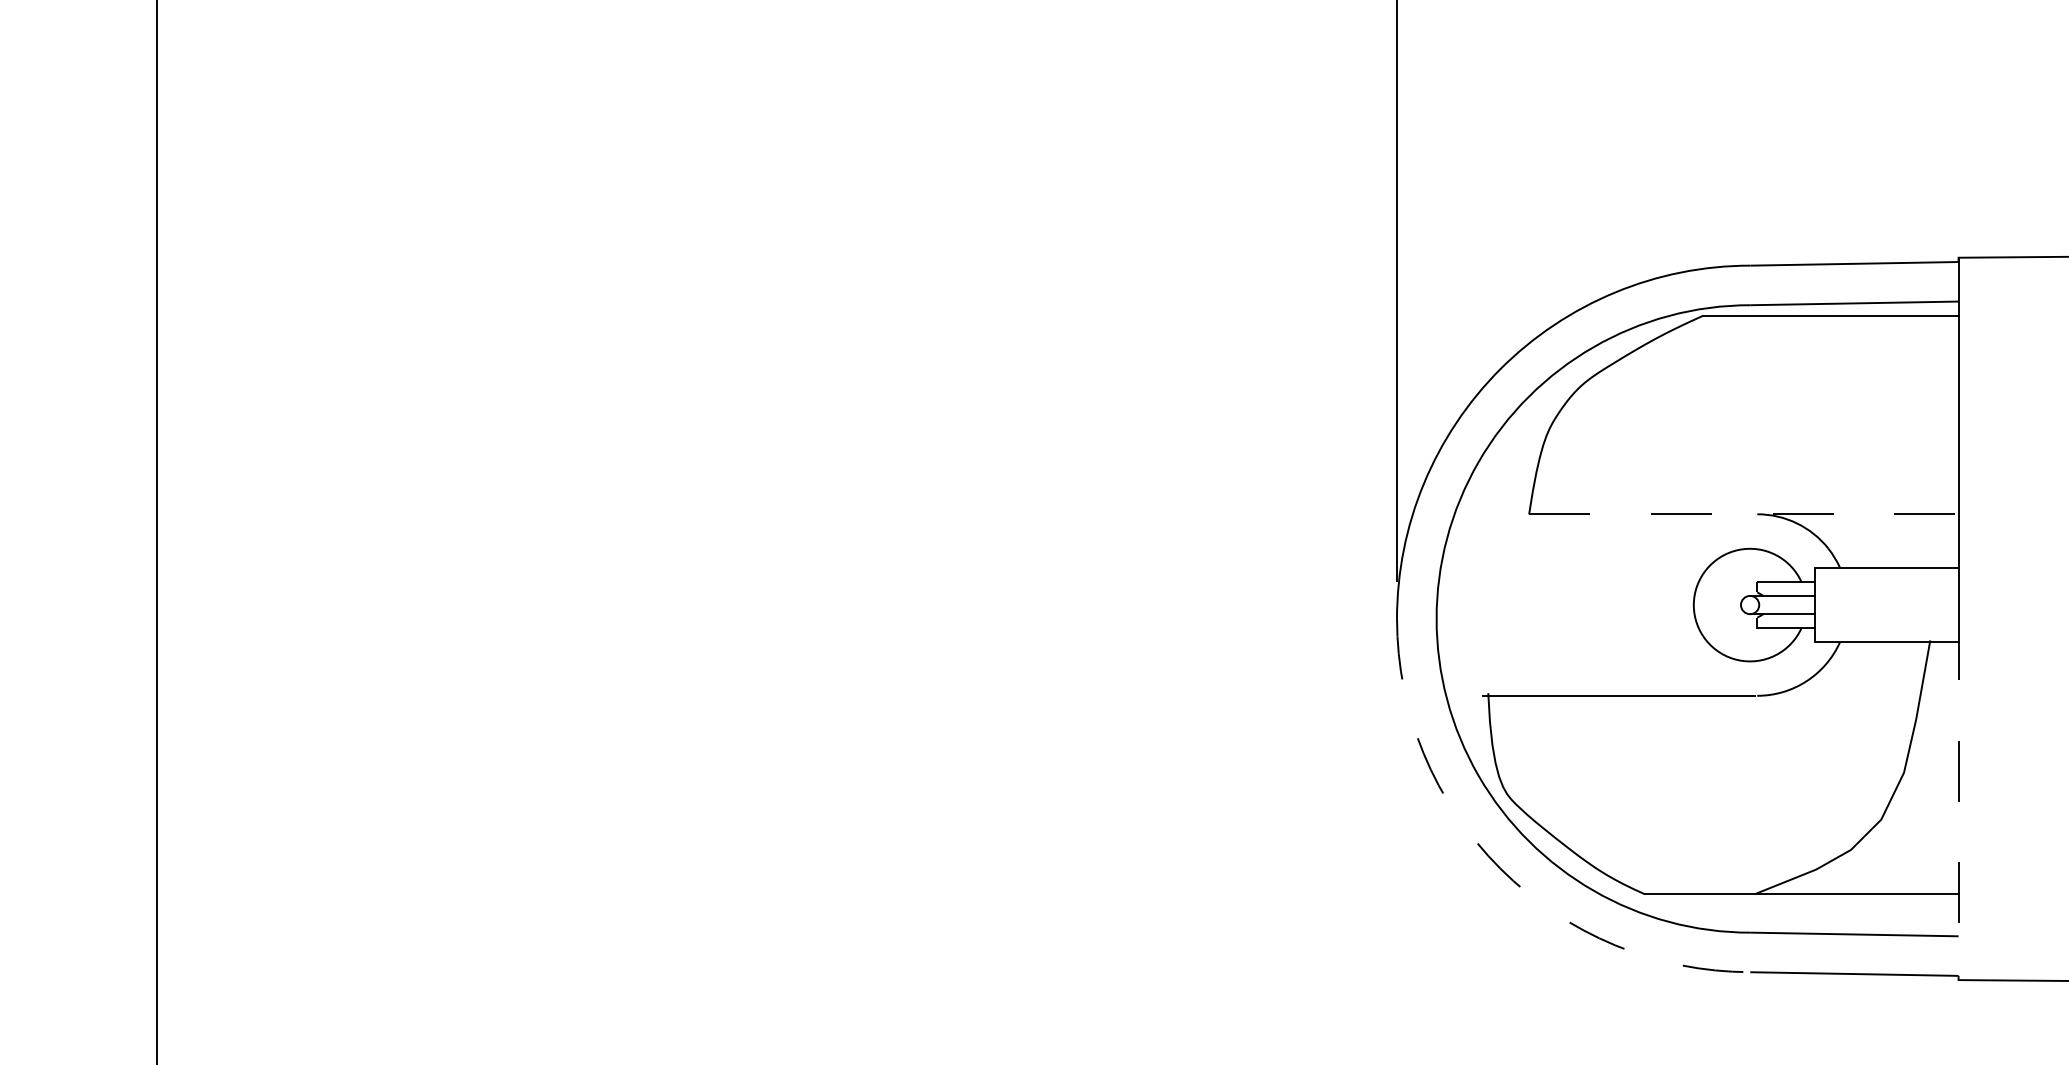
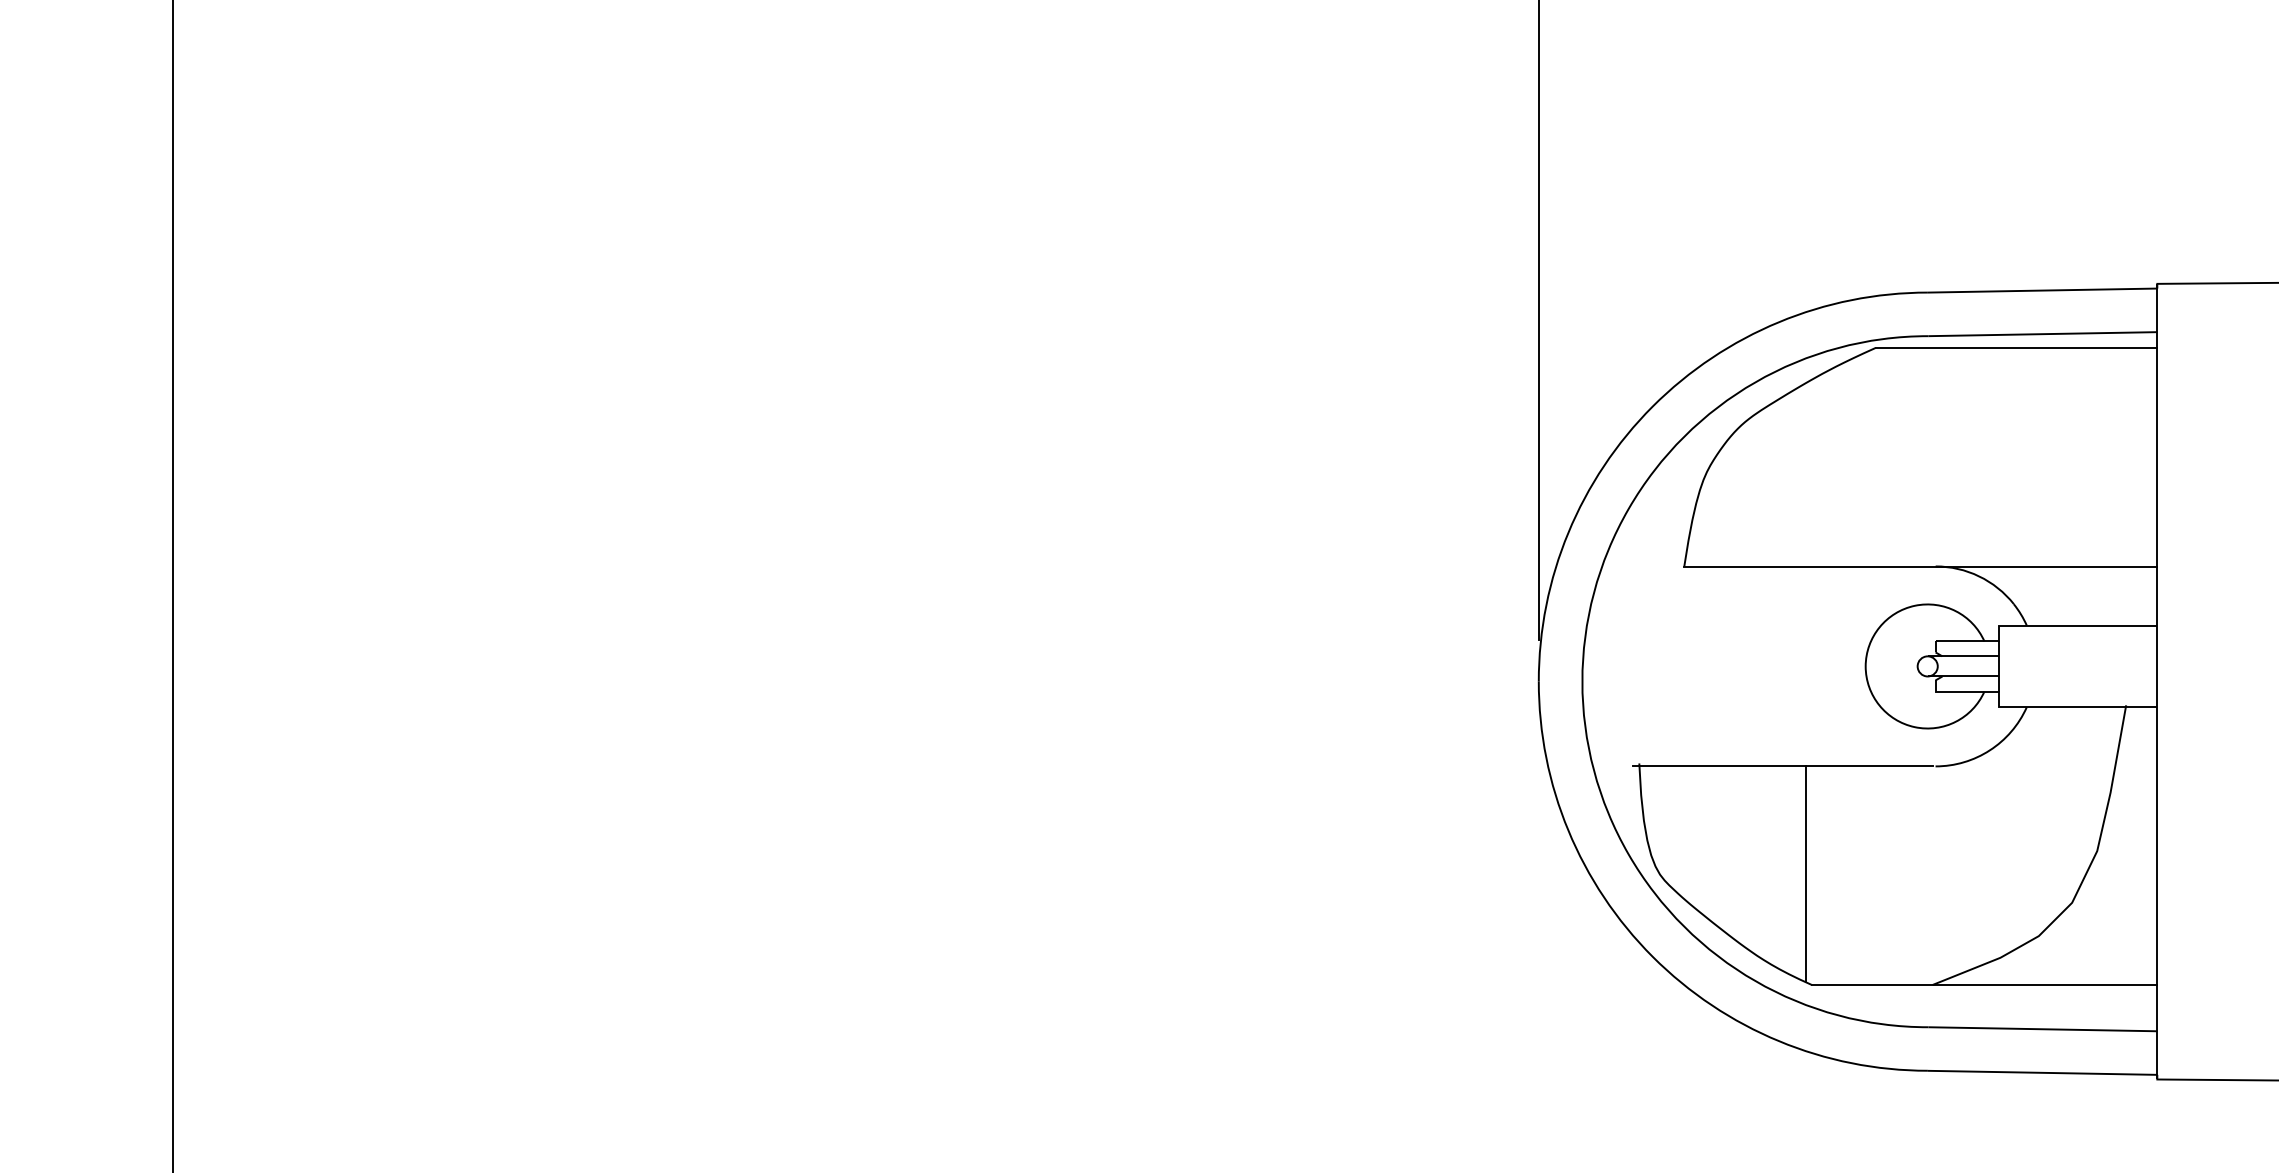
line: (1743, 514) -> (1920, 566), dashed -> solid
line: (1639, 793) -> (1805, 874), added
line: (1958, 799) -> (2157, 880), dashed -> solid
arc: (1500, 868) -> (1652, 956), dashed -> solid

